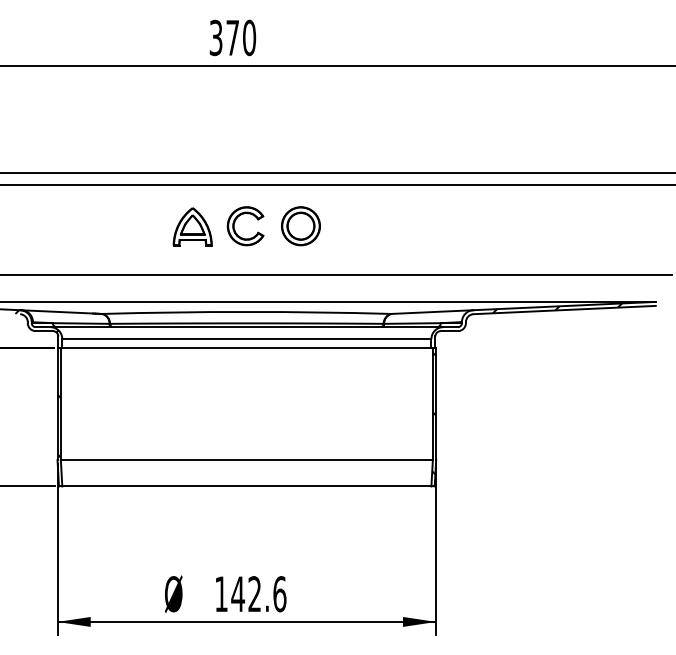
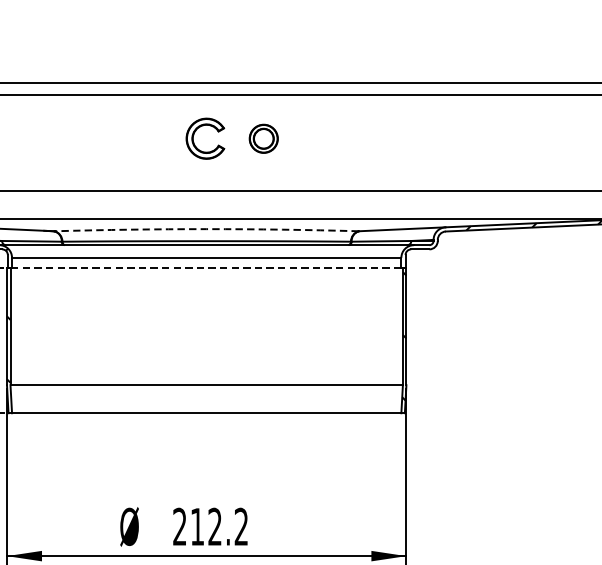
part: (192, 226) -> (149, 139), removed
part: (300, 226) -> (263, 139), size x0.7
arc: (246, 311) -> (206, 228), solid -> dashed
line: (246, 348) -> (206, 267), solid -> dashed
text: (250, 594) -> (210, 527), 142.6 -> 212.2

